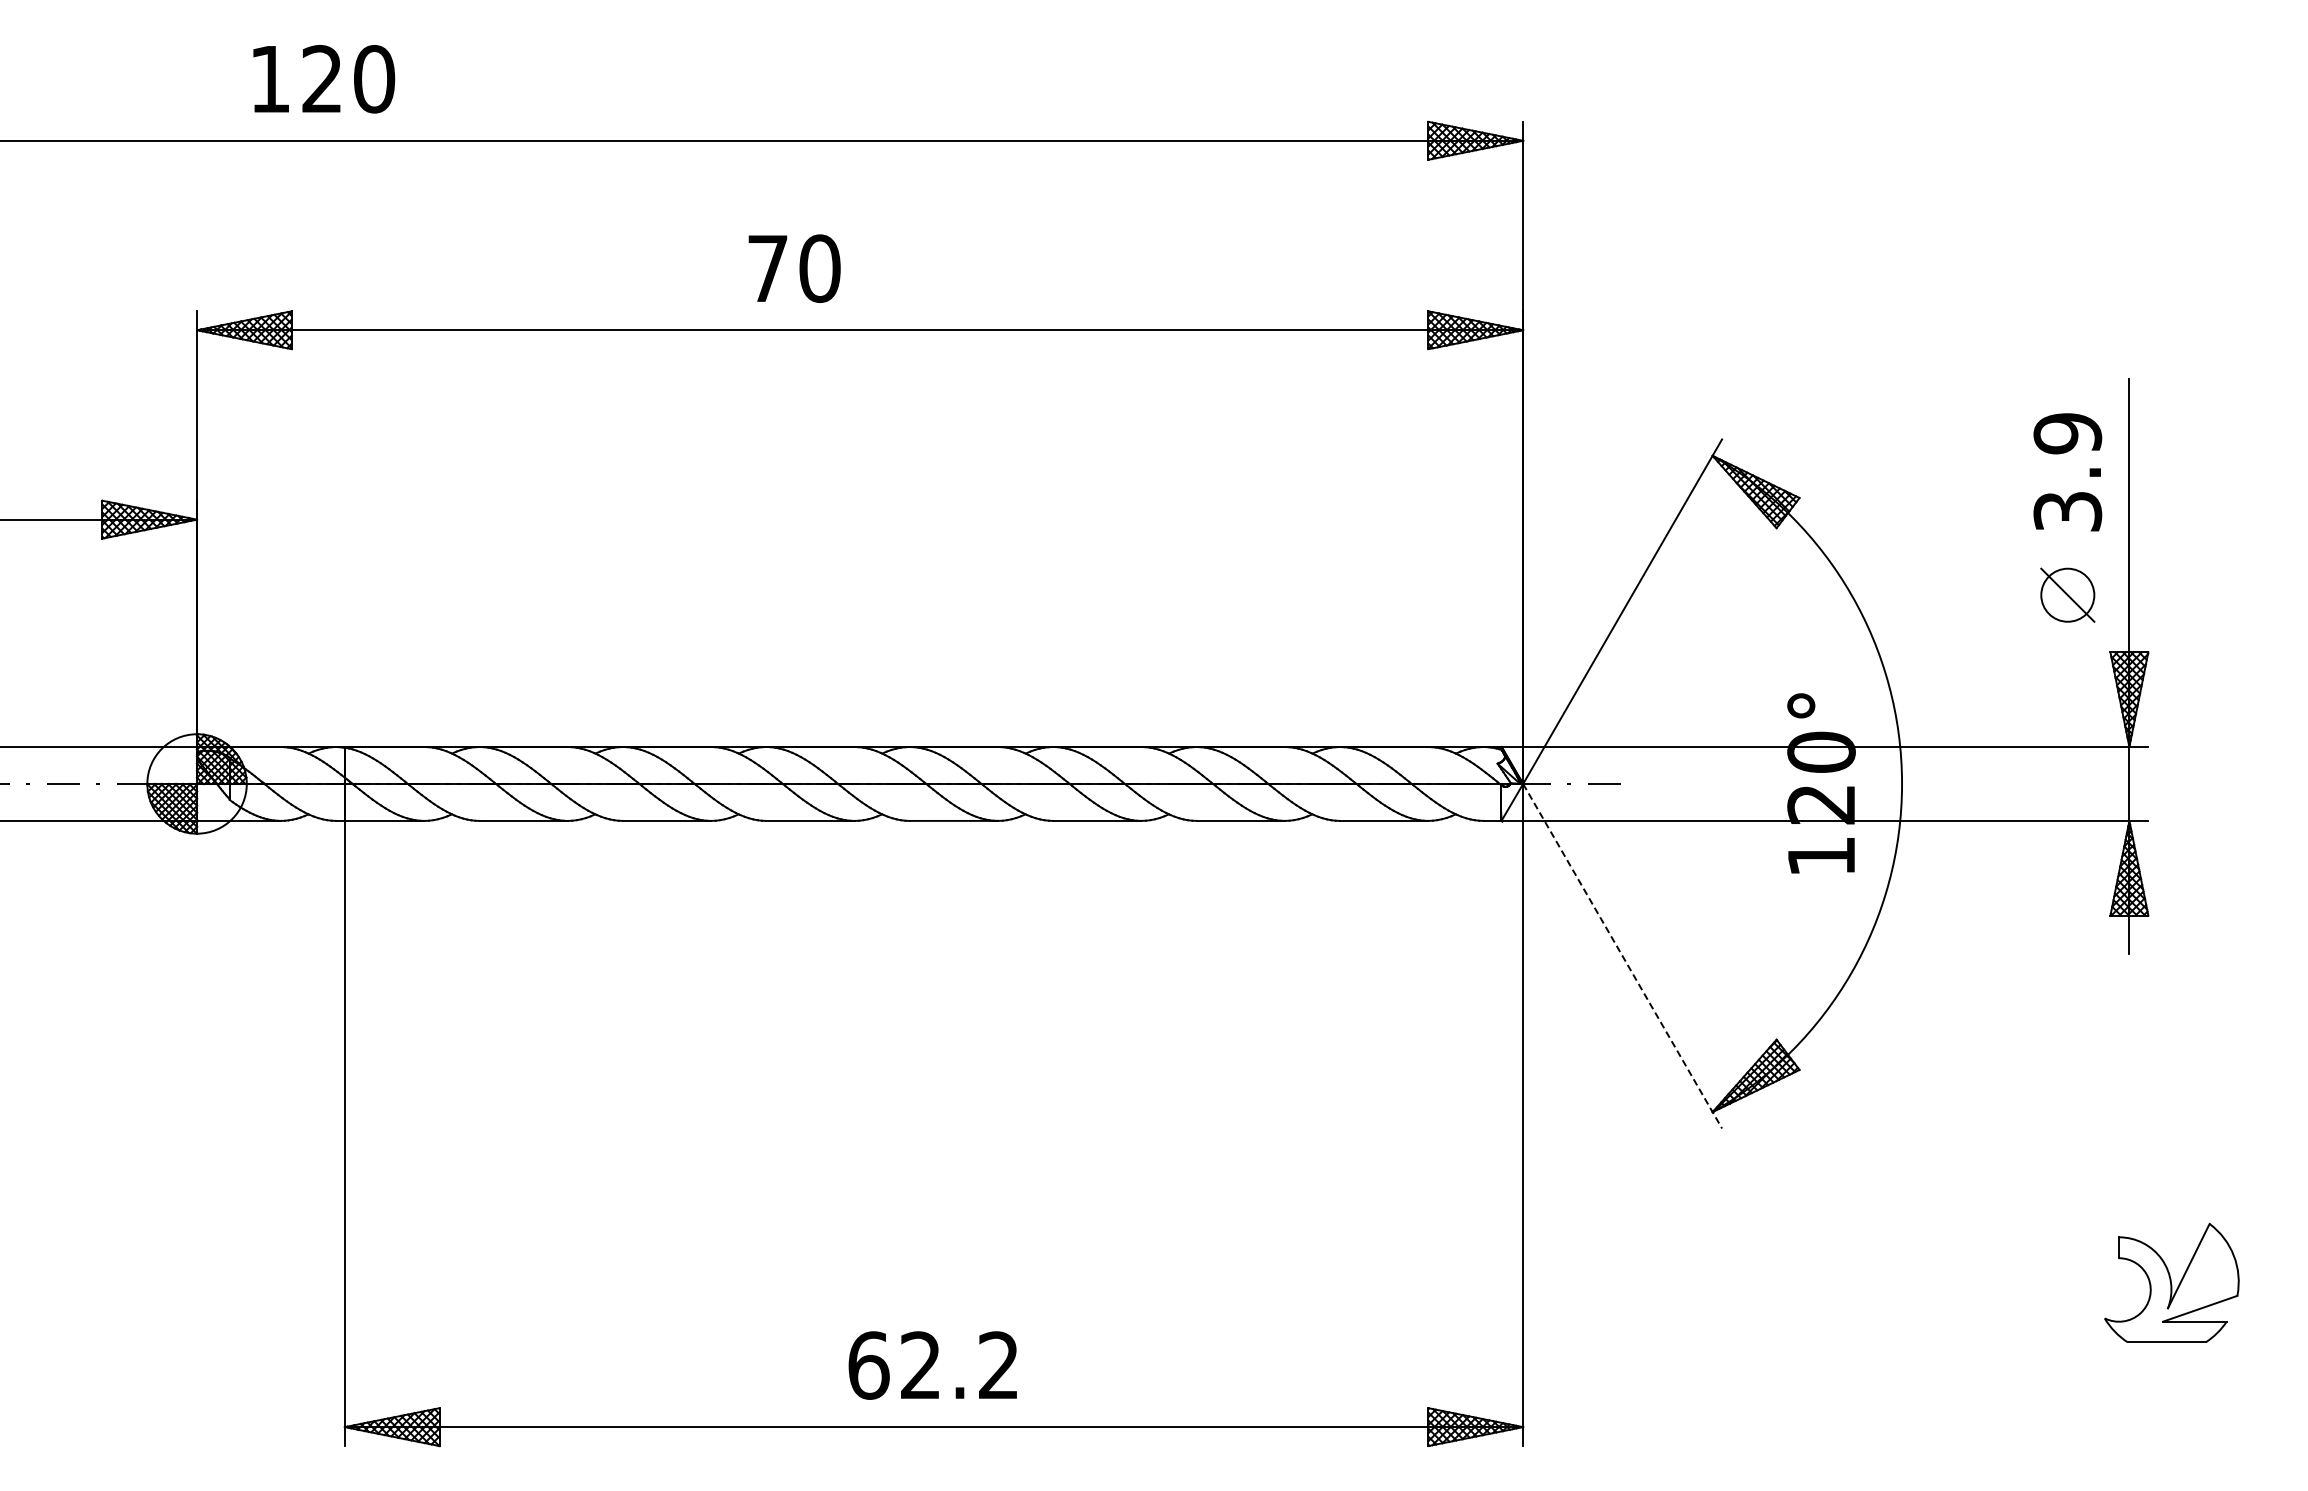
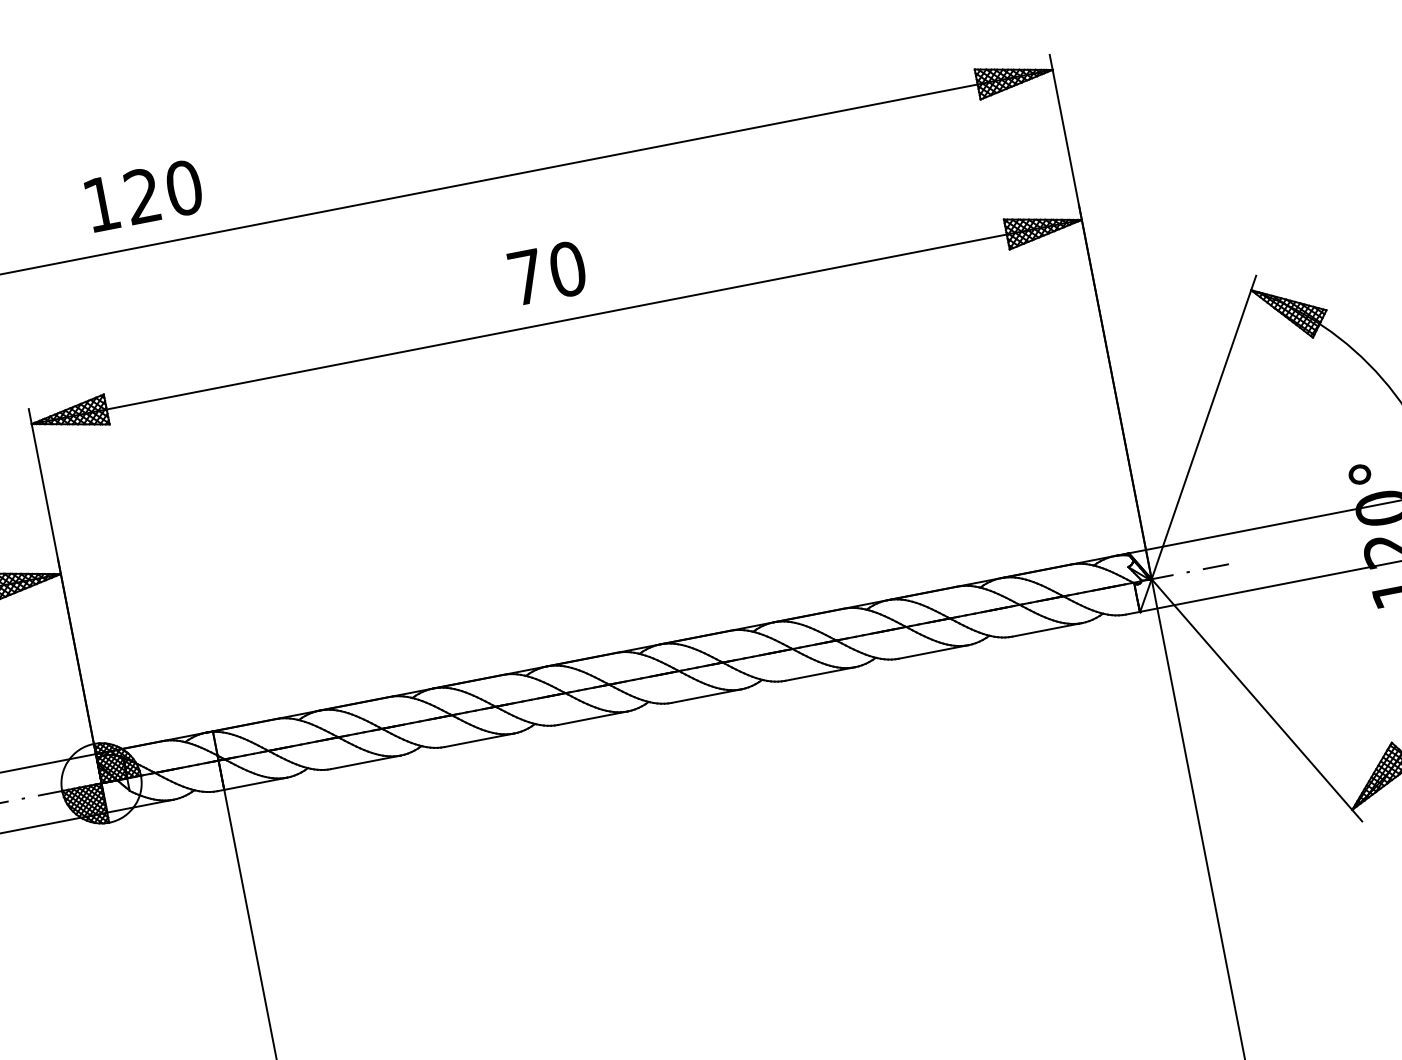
text: (324, 79) -> (144, 196), moved
text: (794, 268) -> (547, 273), moved
line: (1622, 956) -> (1256, 700), dashed -> solid

